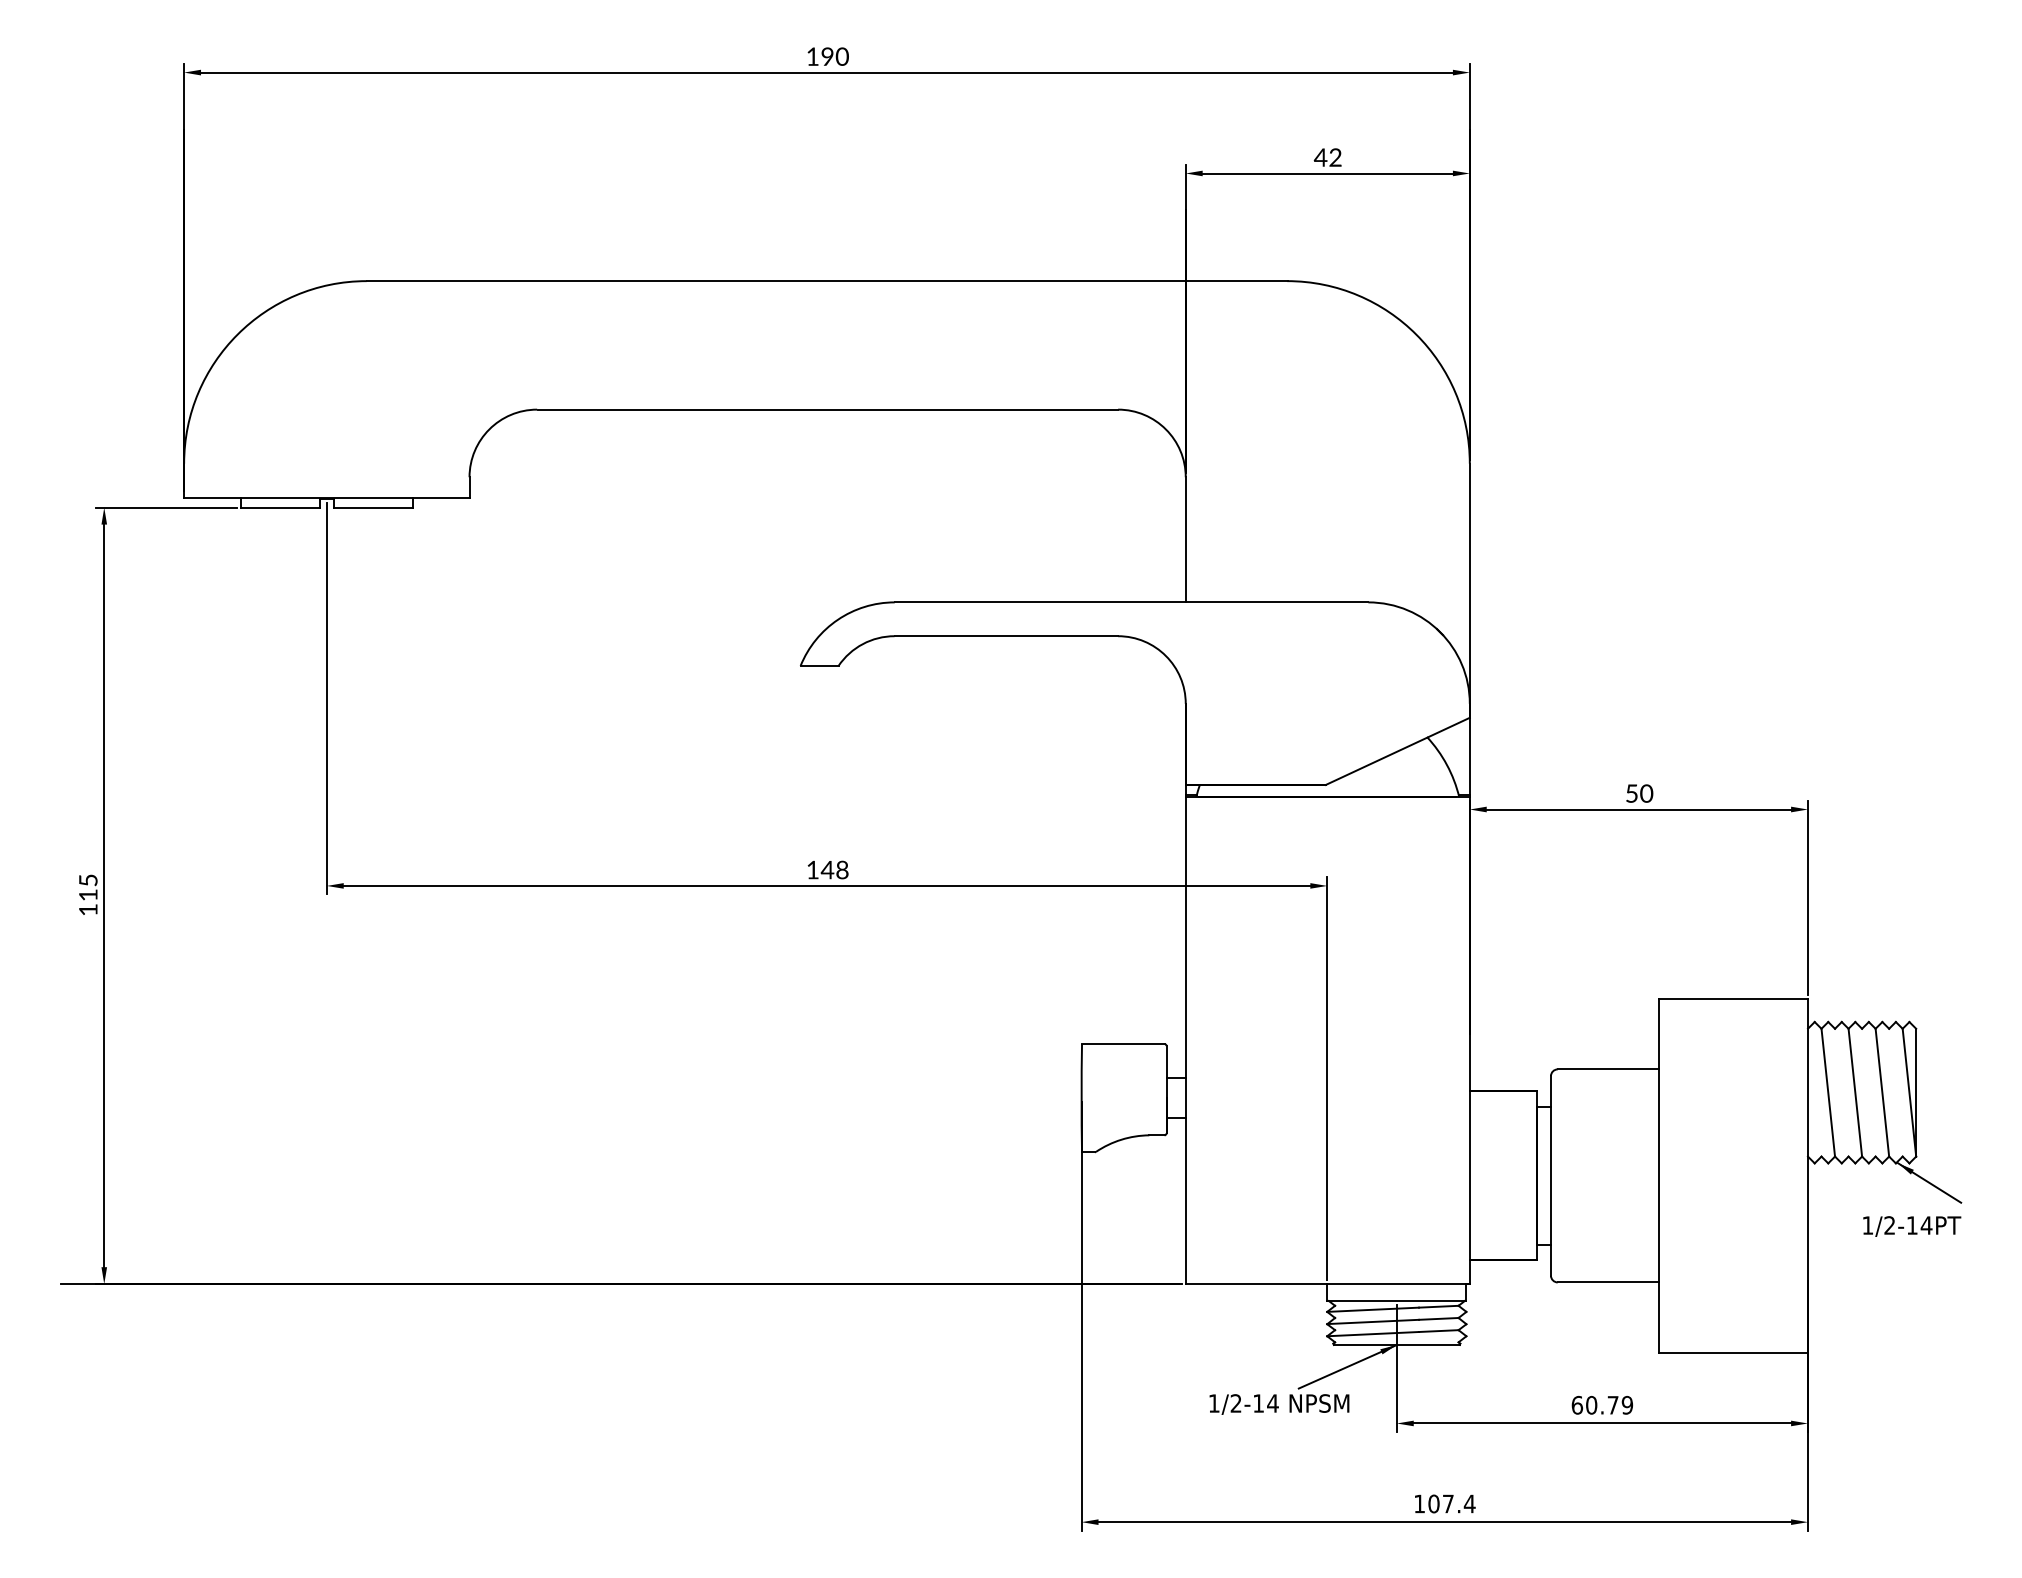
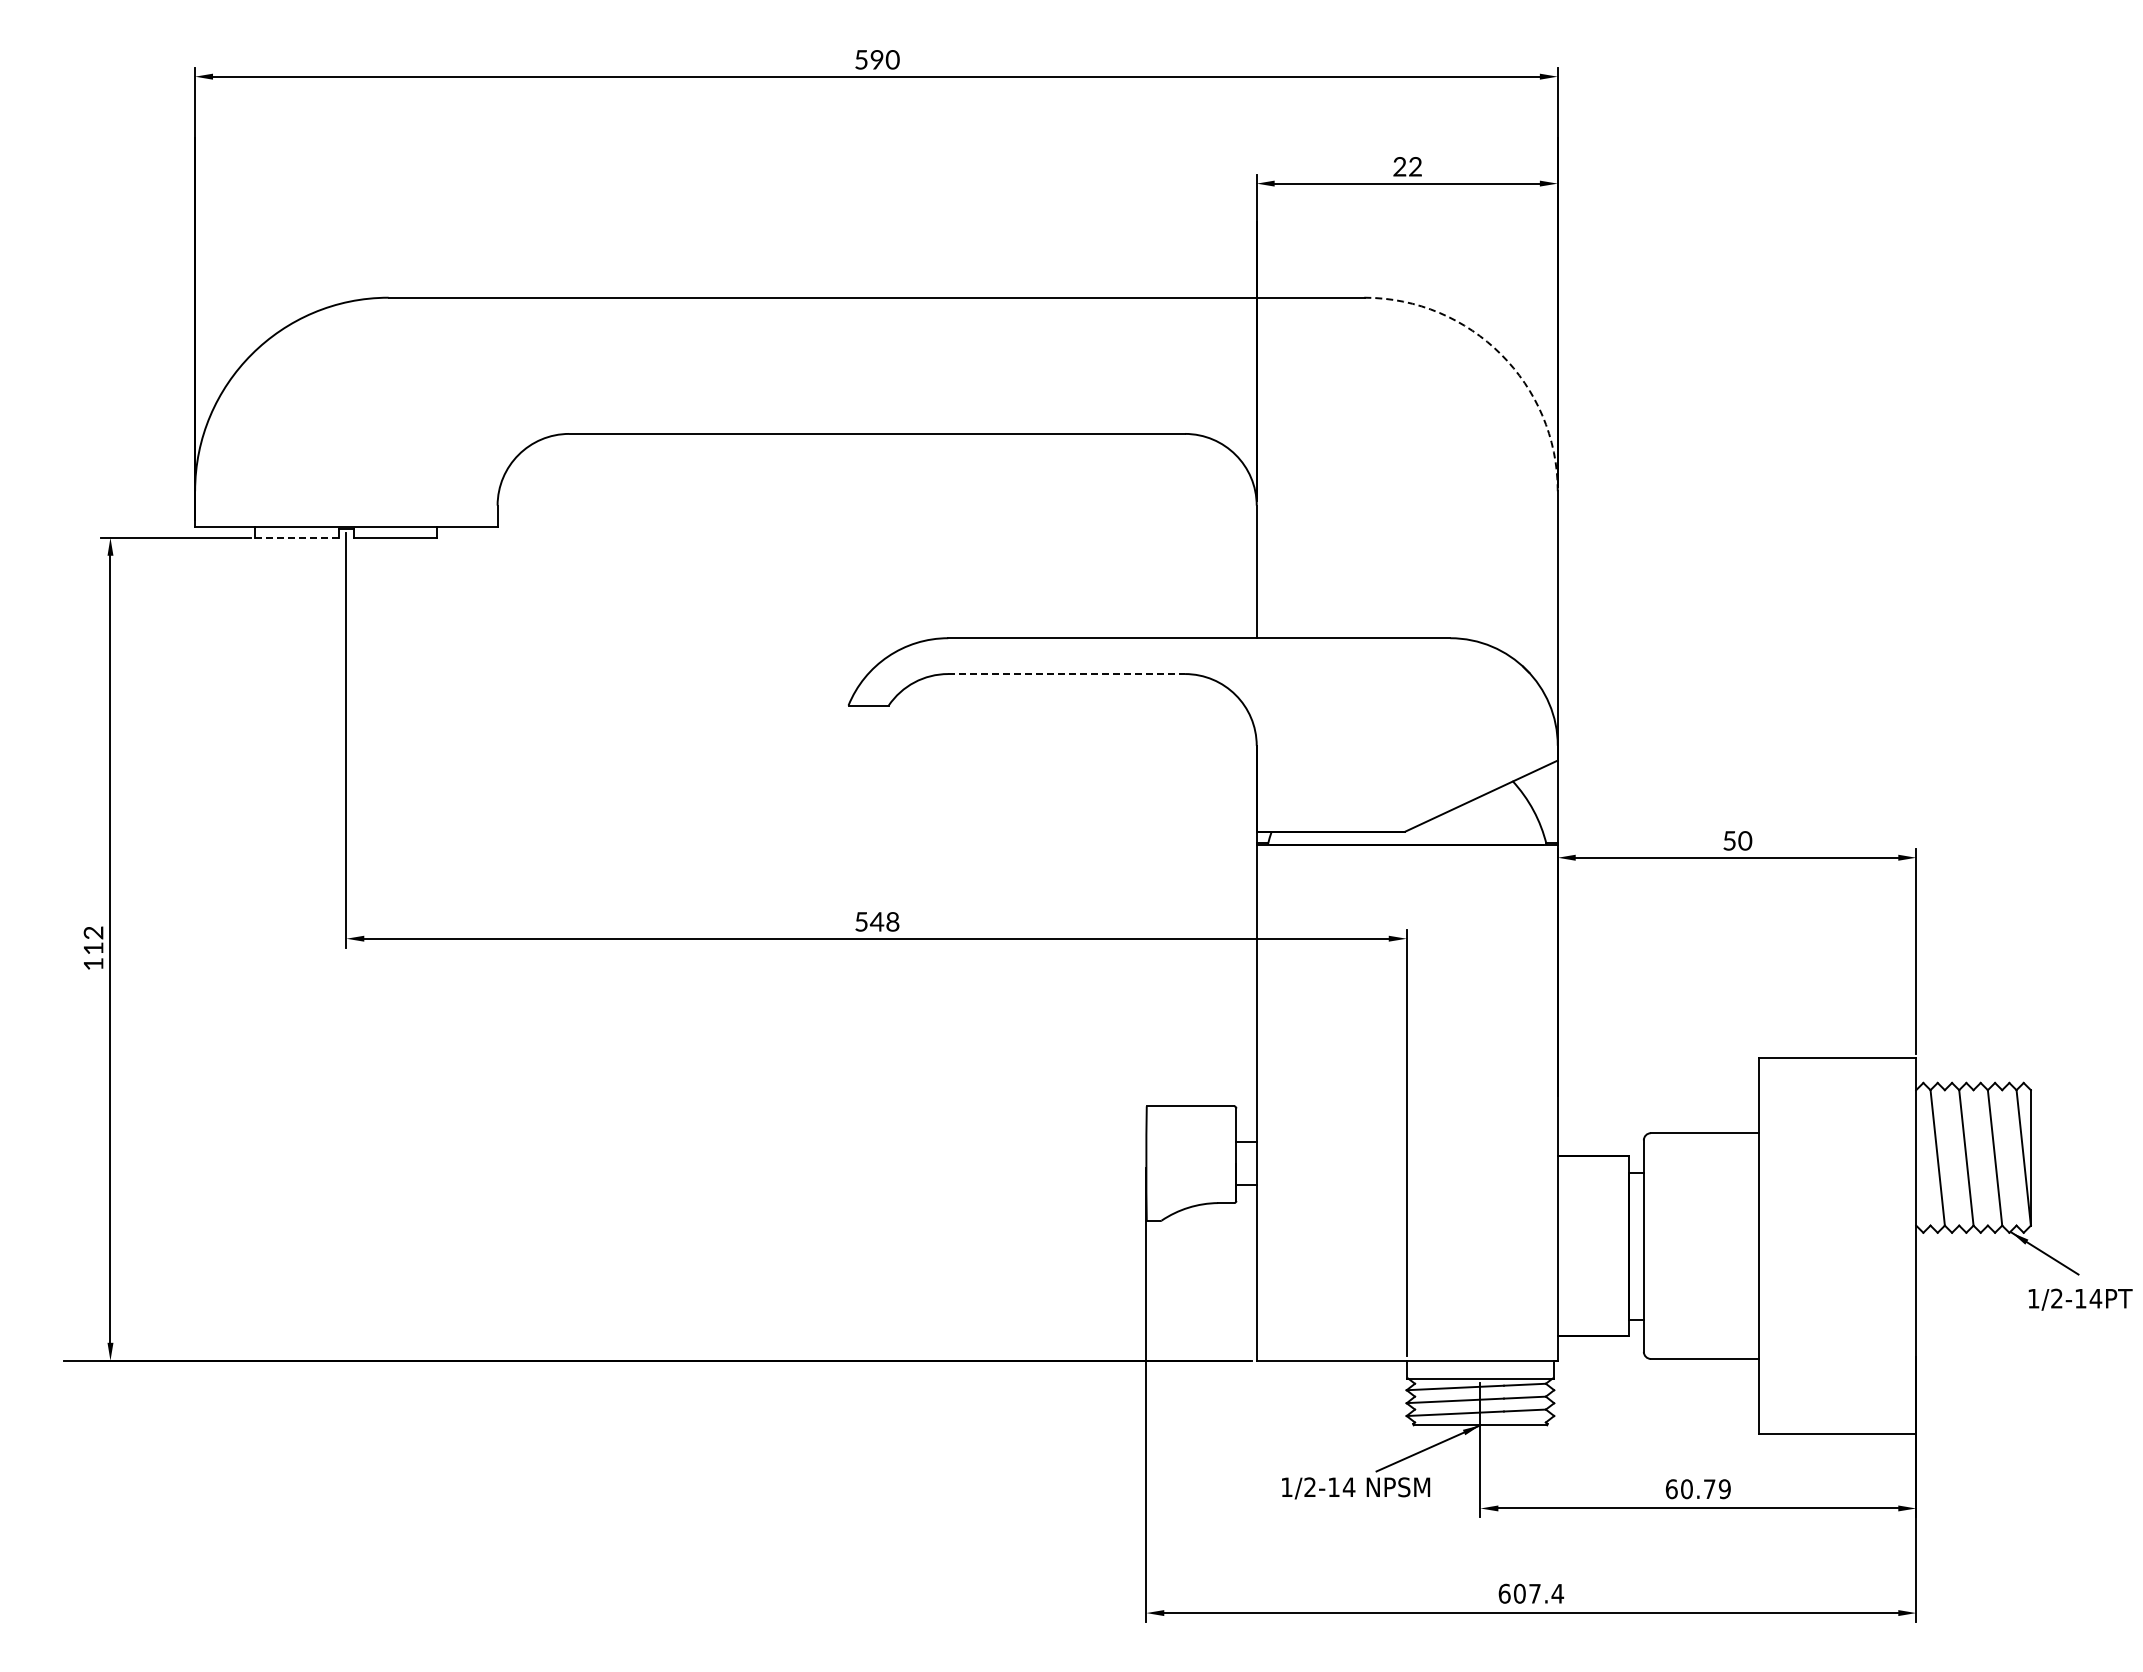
text: (812, 56) -> (861, 59), 190 -> 590
text: (1320, 157) -> (1399, 166), 42 -> 22
arc: (1416, 334) -> (1501, 354), solid -> dashed
line: (280, 507) -> (297, 537), solid -> dashed
line: (1007, 636) -> (1067, 674), solid -> dashed
text: (812, 869) -> (861, 921), 148 -> 548
text: (88, 880) -> (93, 932), 115 -> 112
text: (1912, 1226) -> (2080, 1299), moved
text: (1419, 1503) -> (1504, 1593), 107.4 -> 607.4

